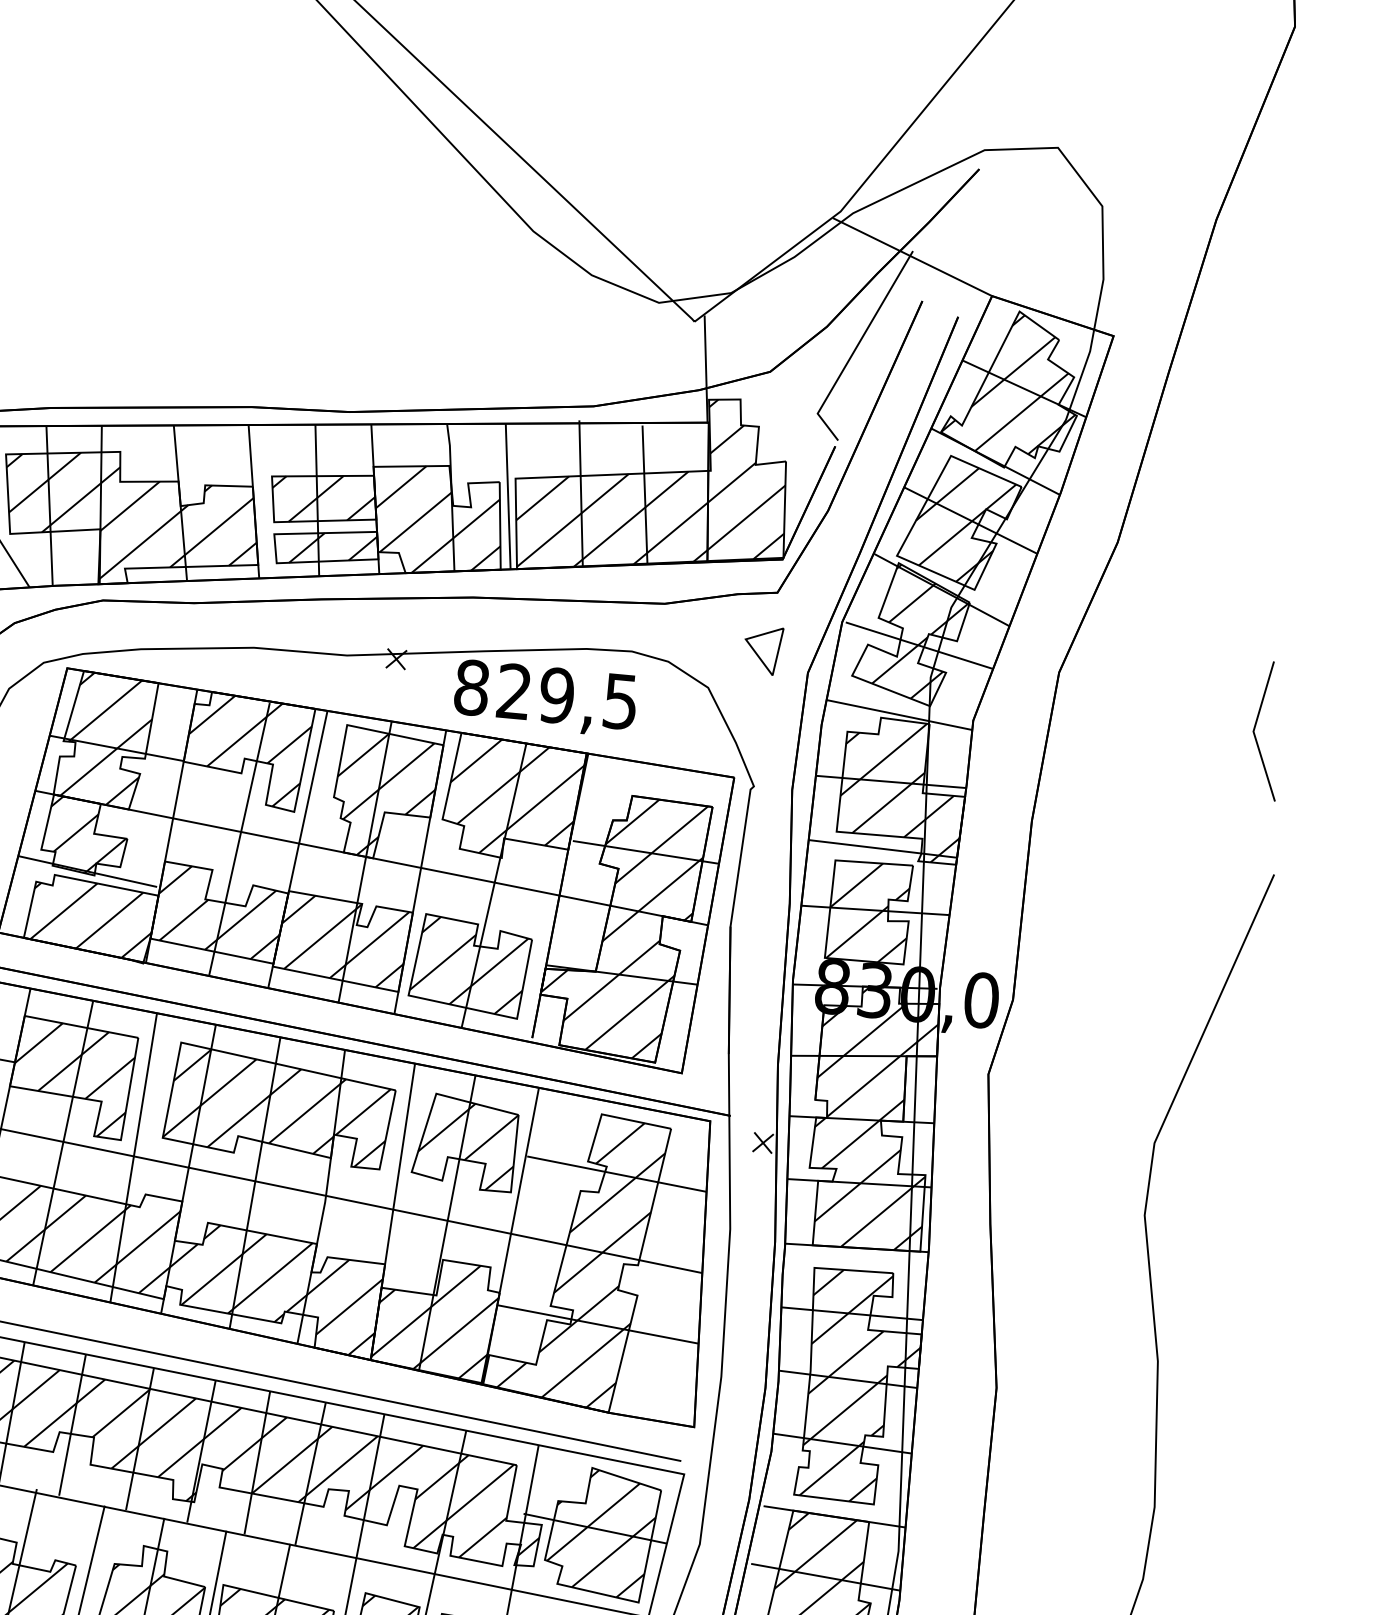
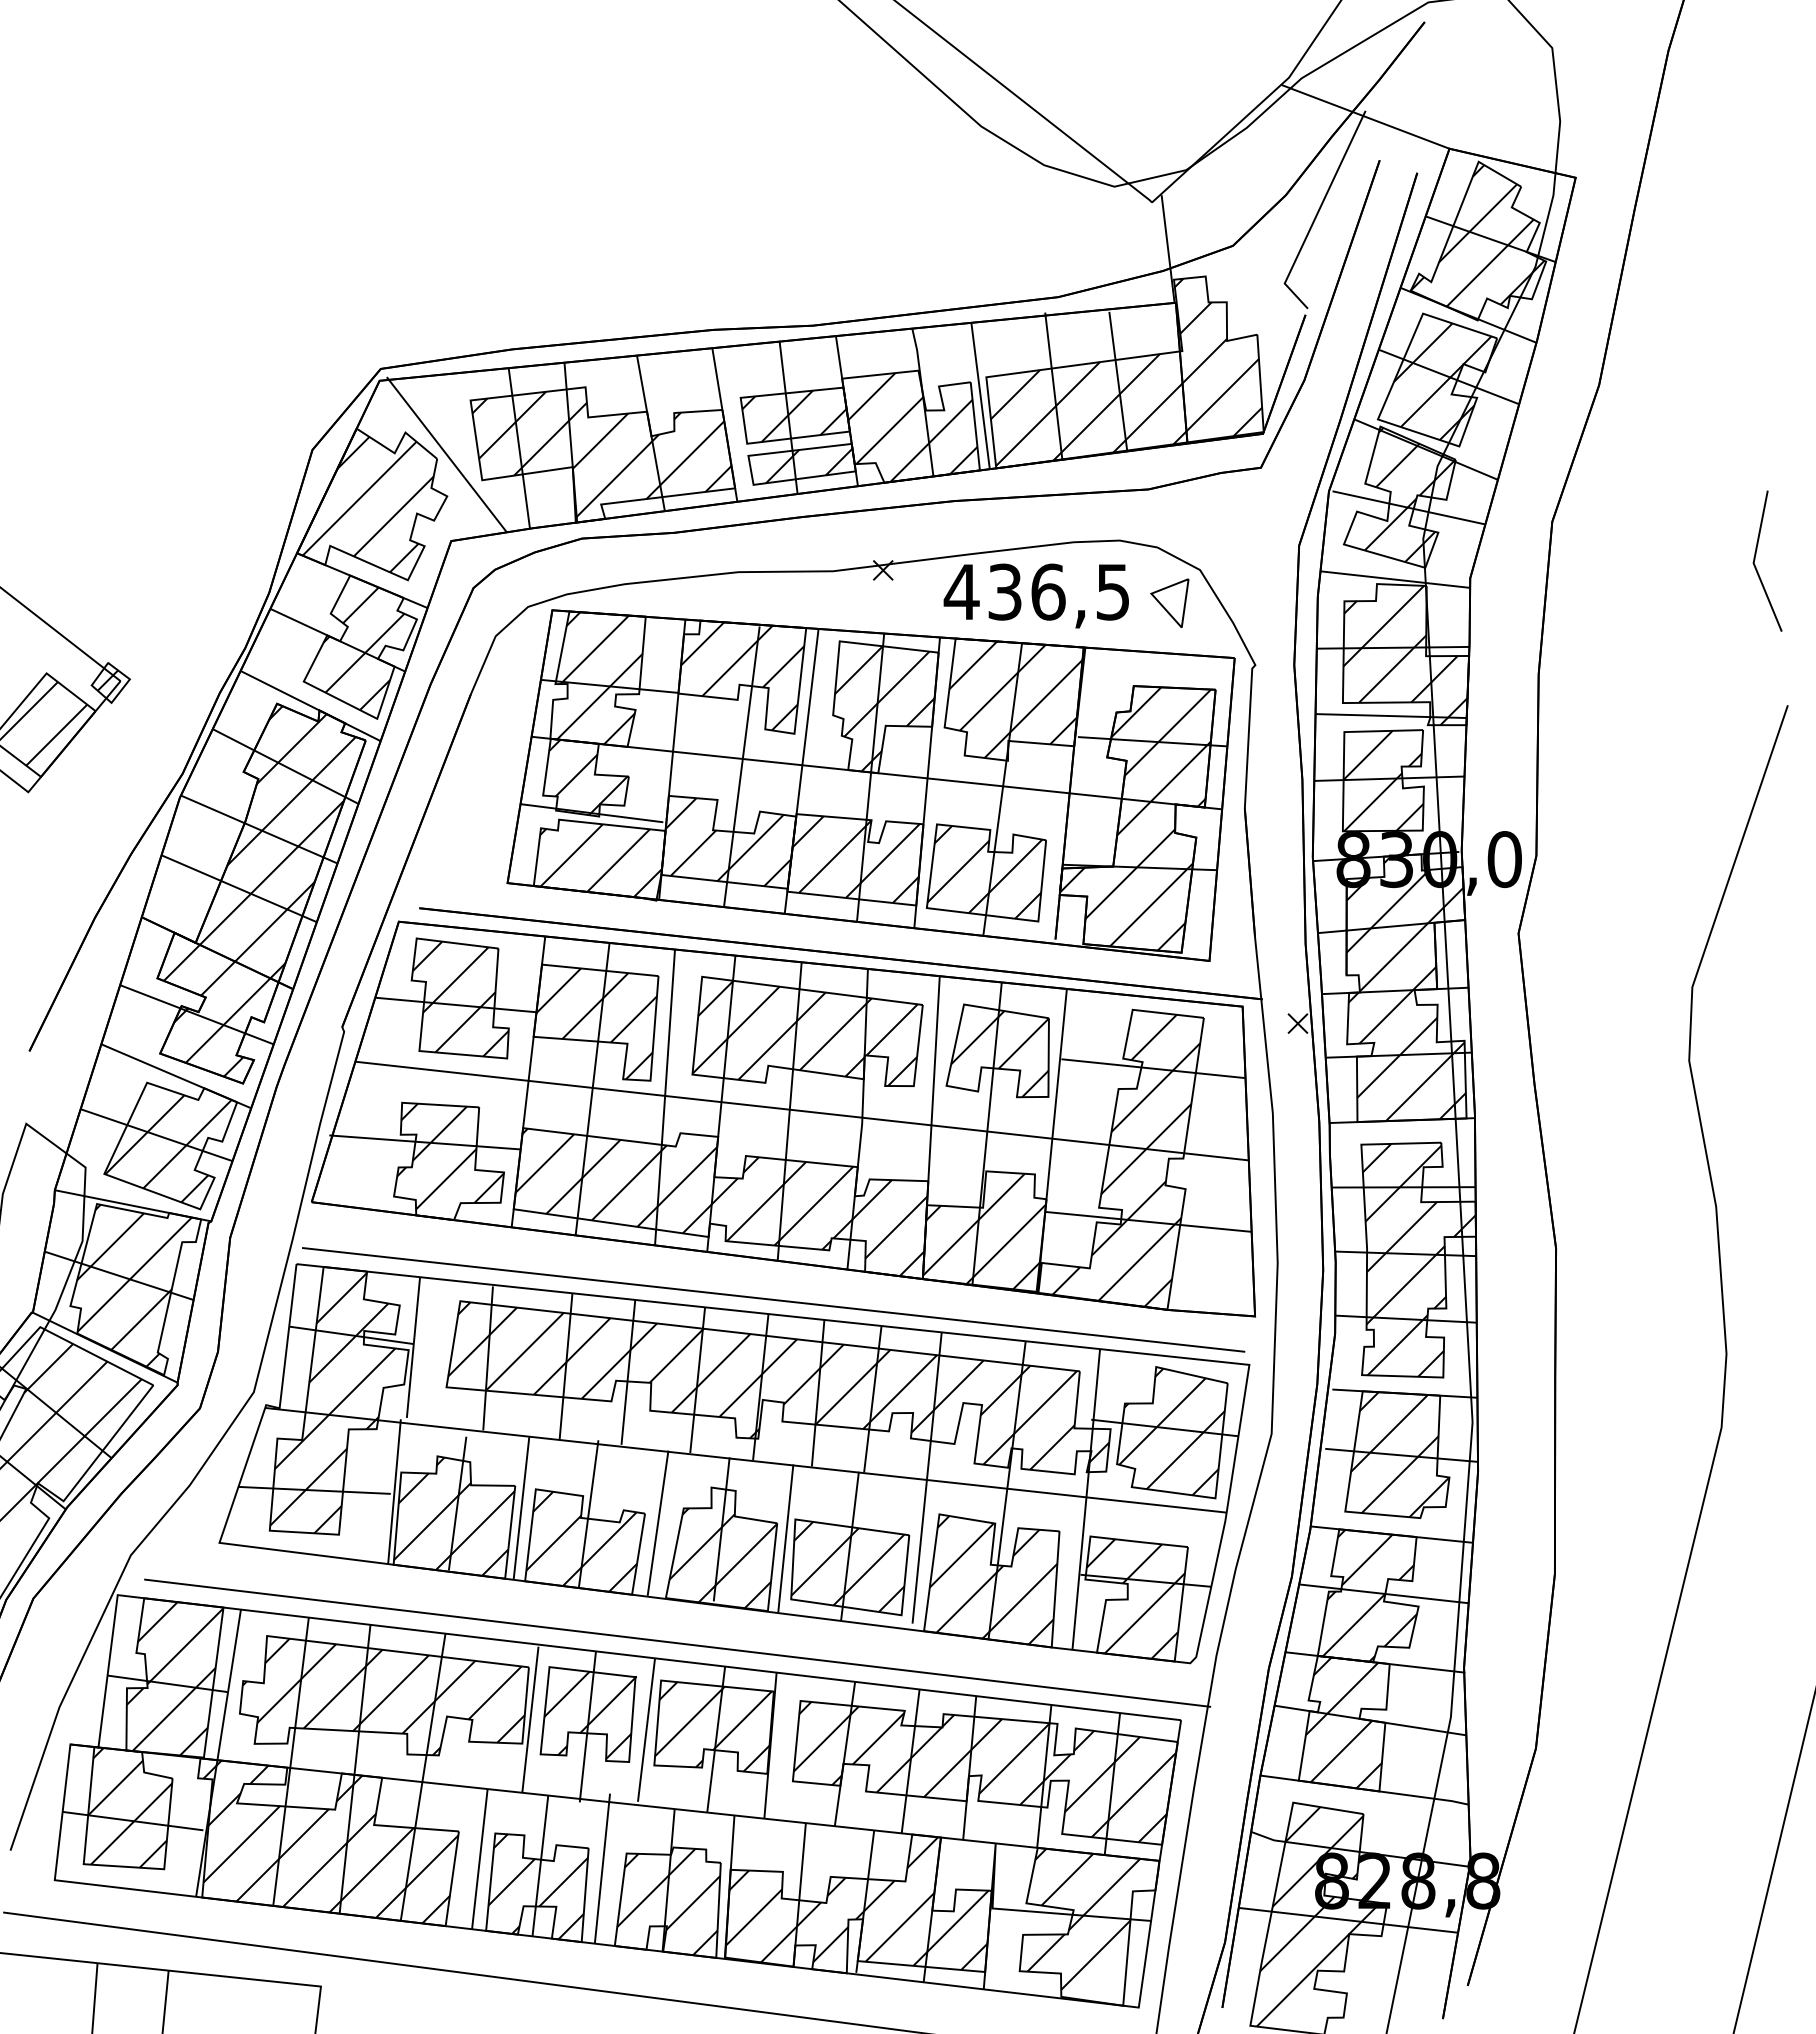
part: (762, 649) -> (1169, 602), moved
text: (513, 691) -> (1004, 591), 829,5 -> 436,5

